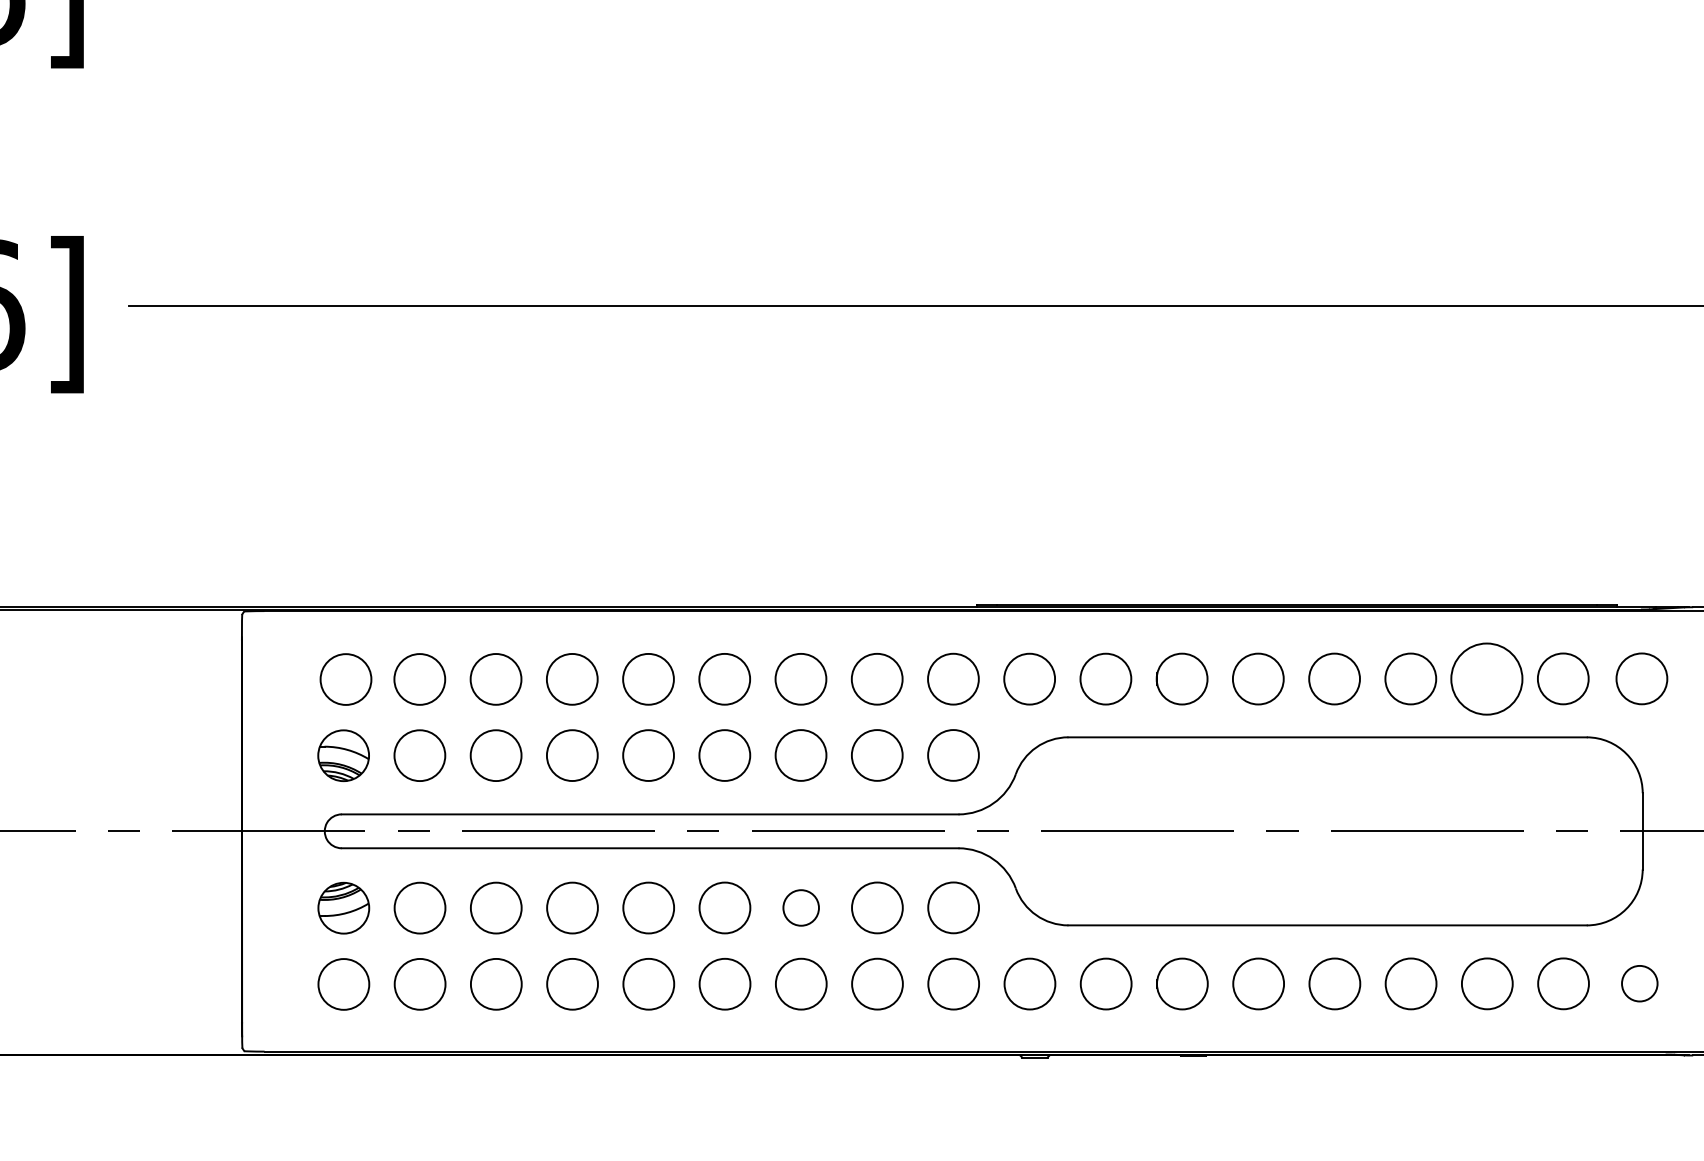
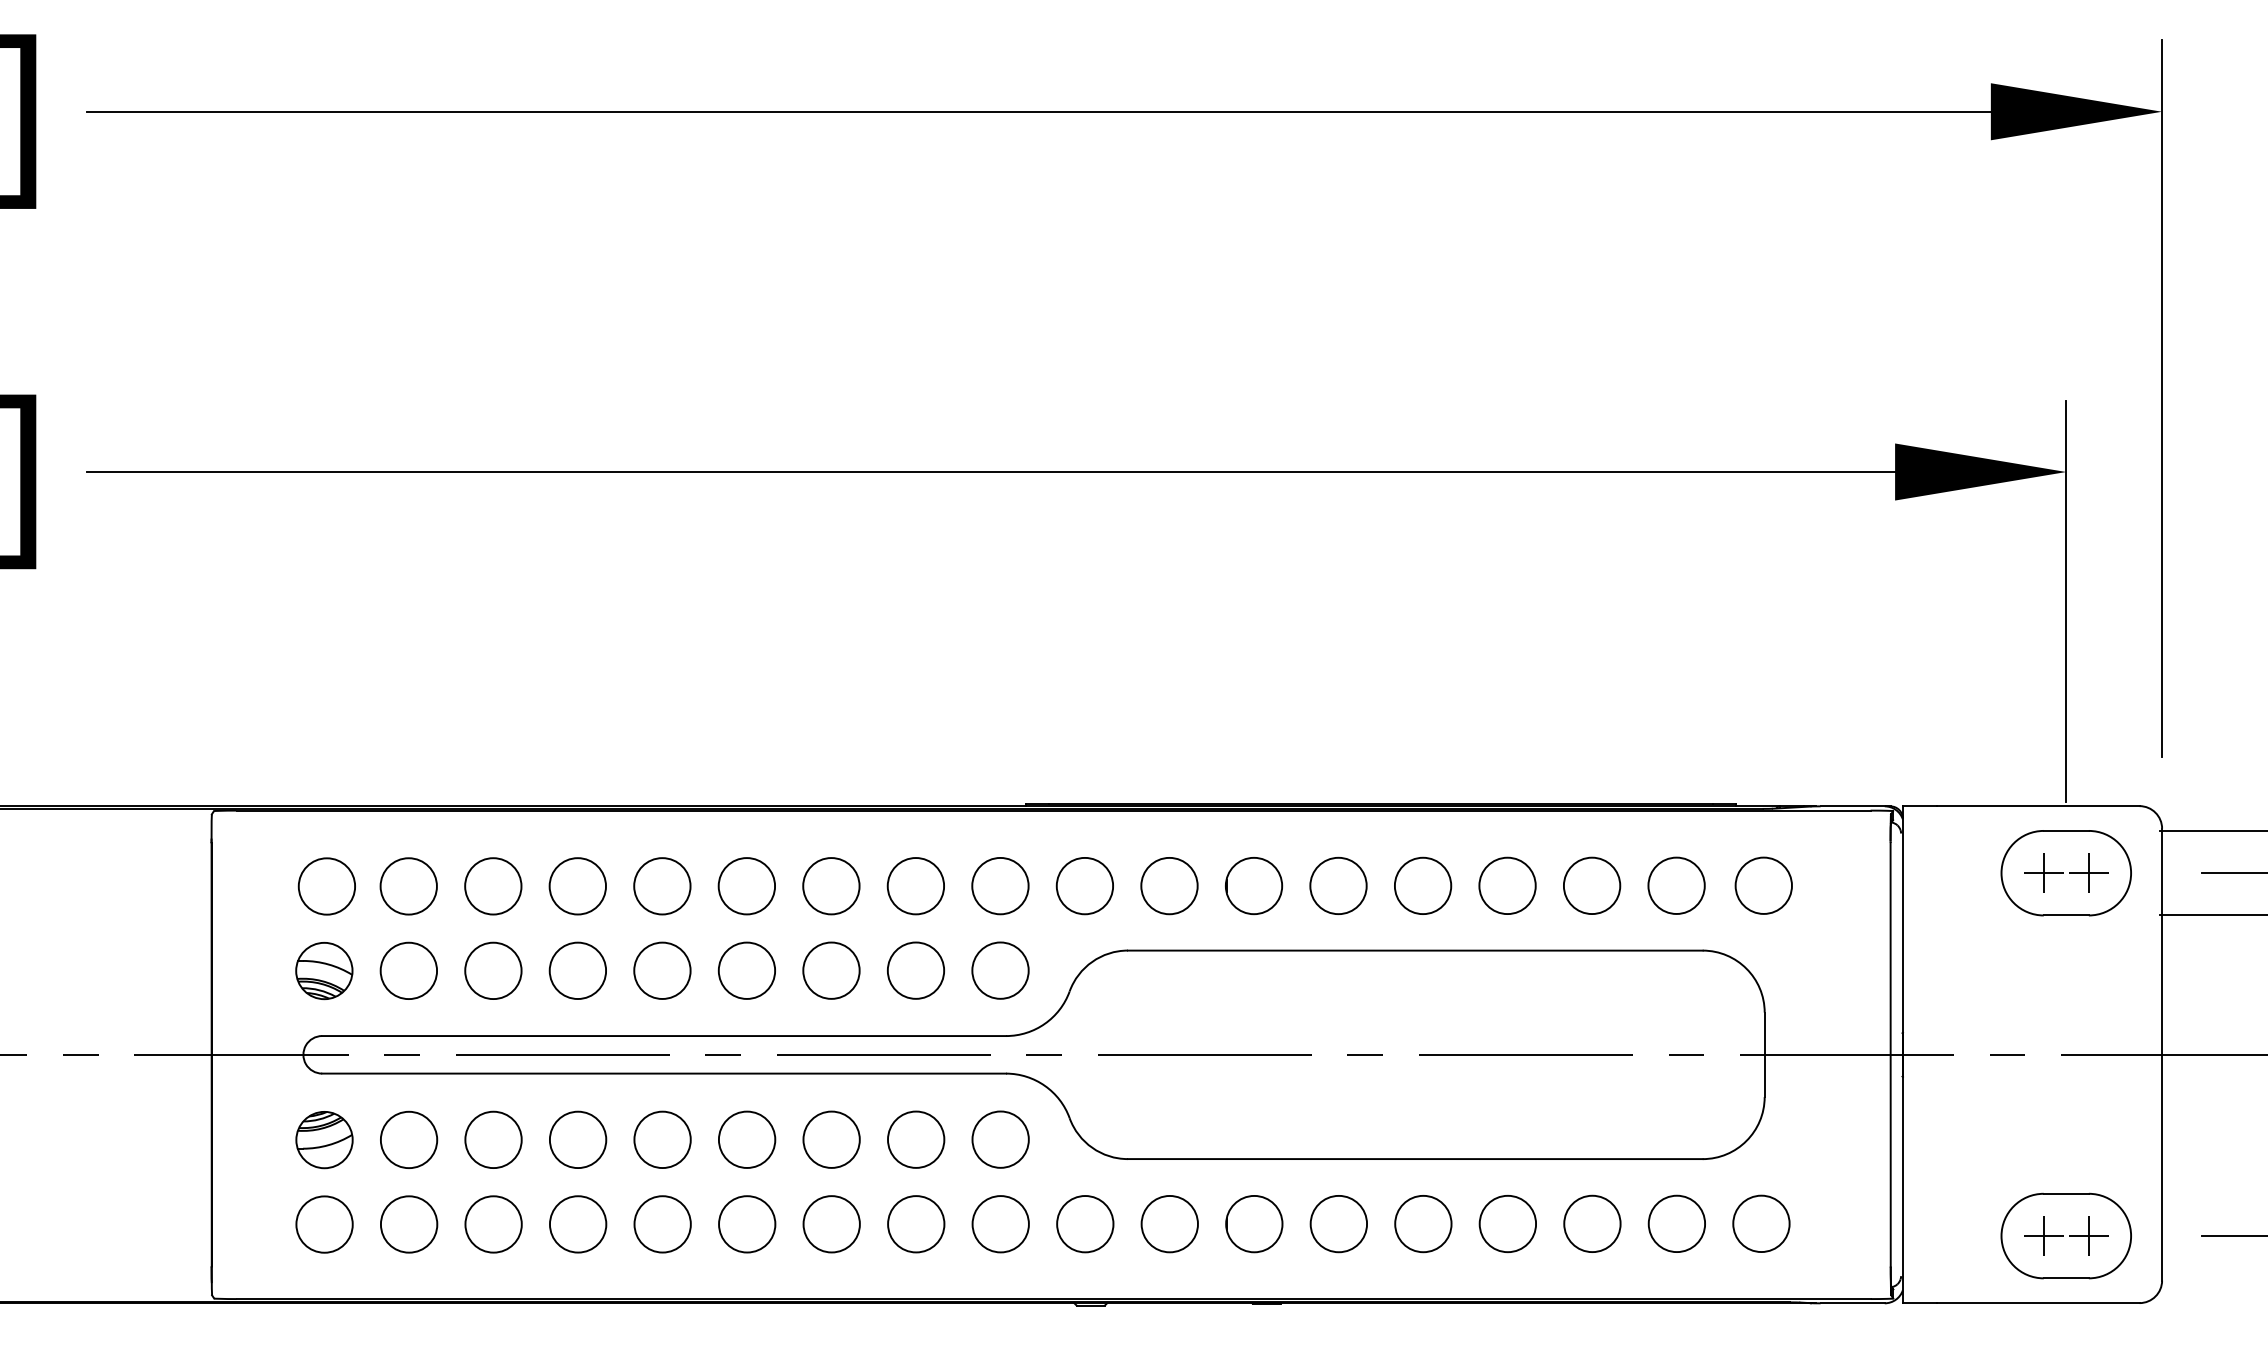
circle: (1487, 678) -> (1592, 885), size x0.71
circle: (801, 907) -> (831, 1139), size x1.43
circle: (1639, 983) -> (1761, 1223), size x1.43

